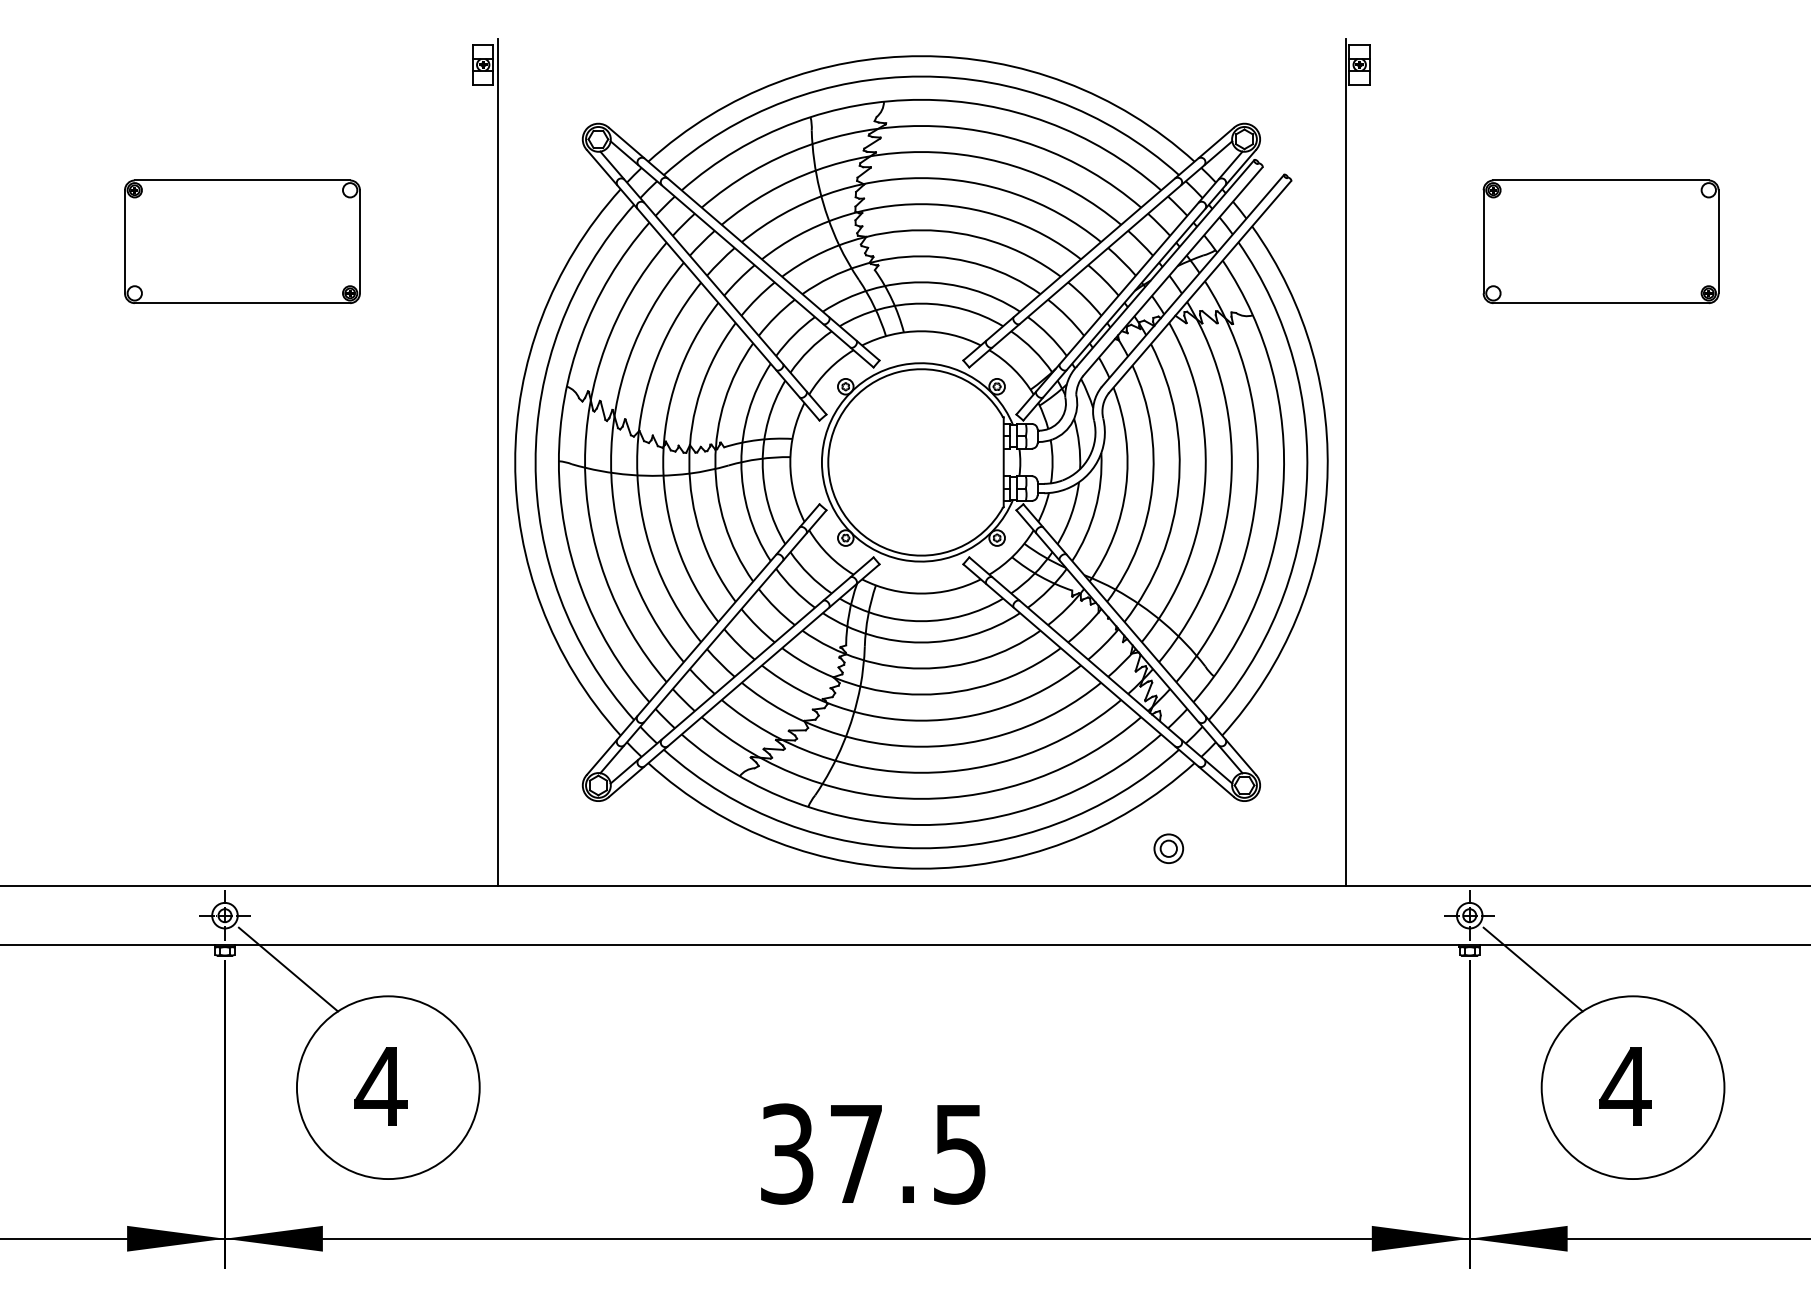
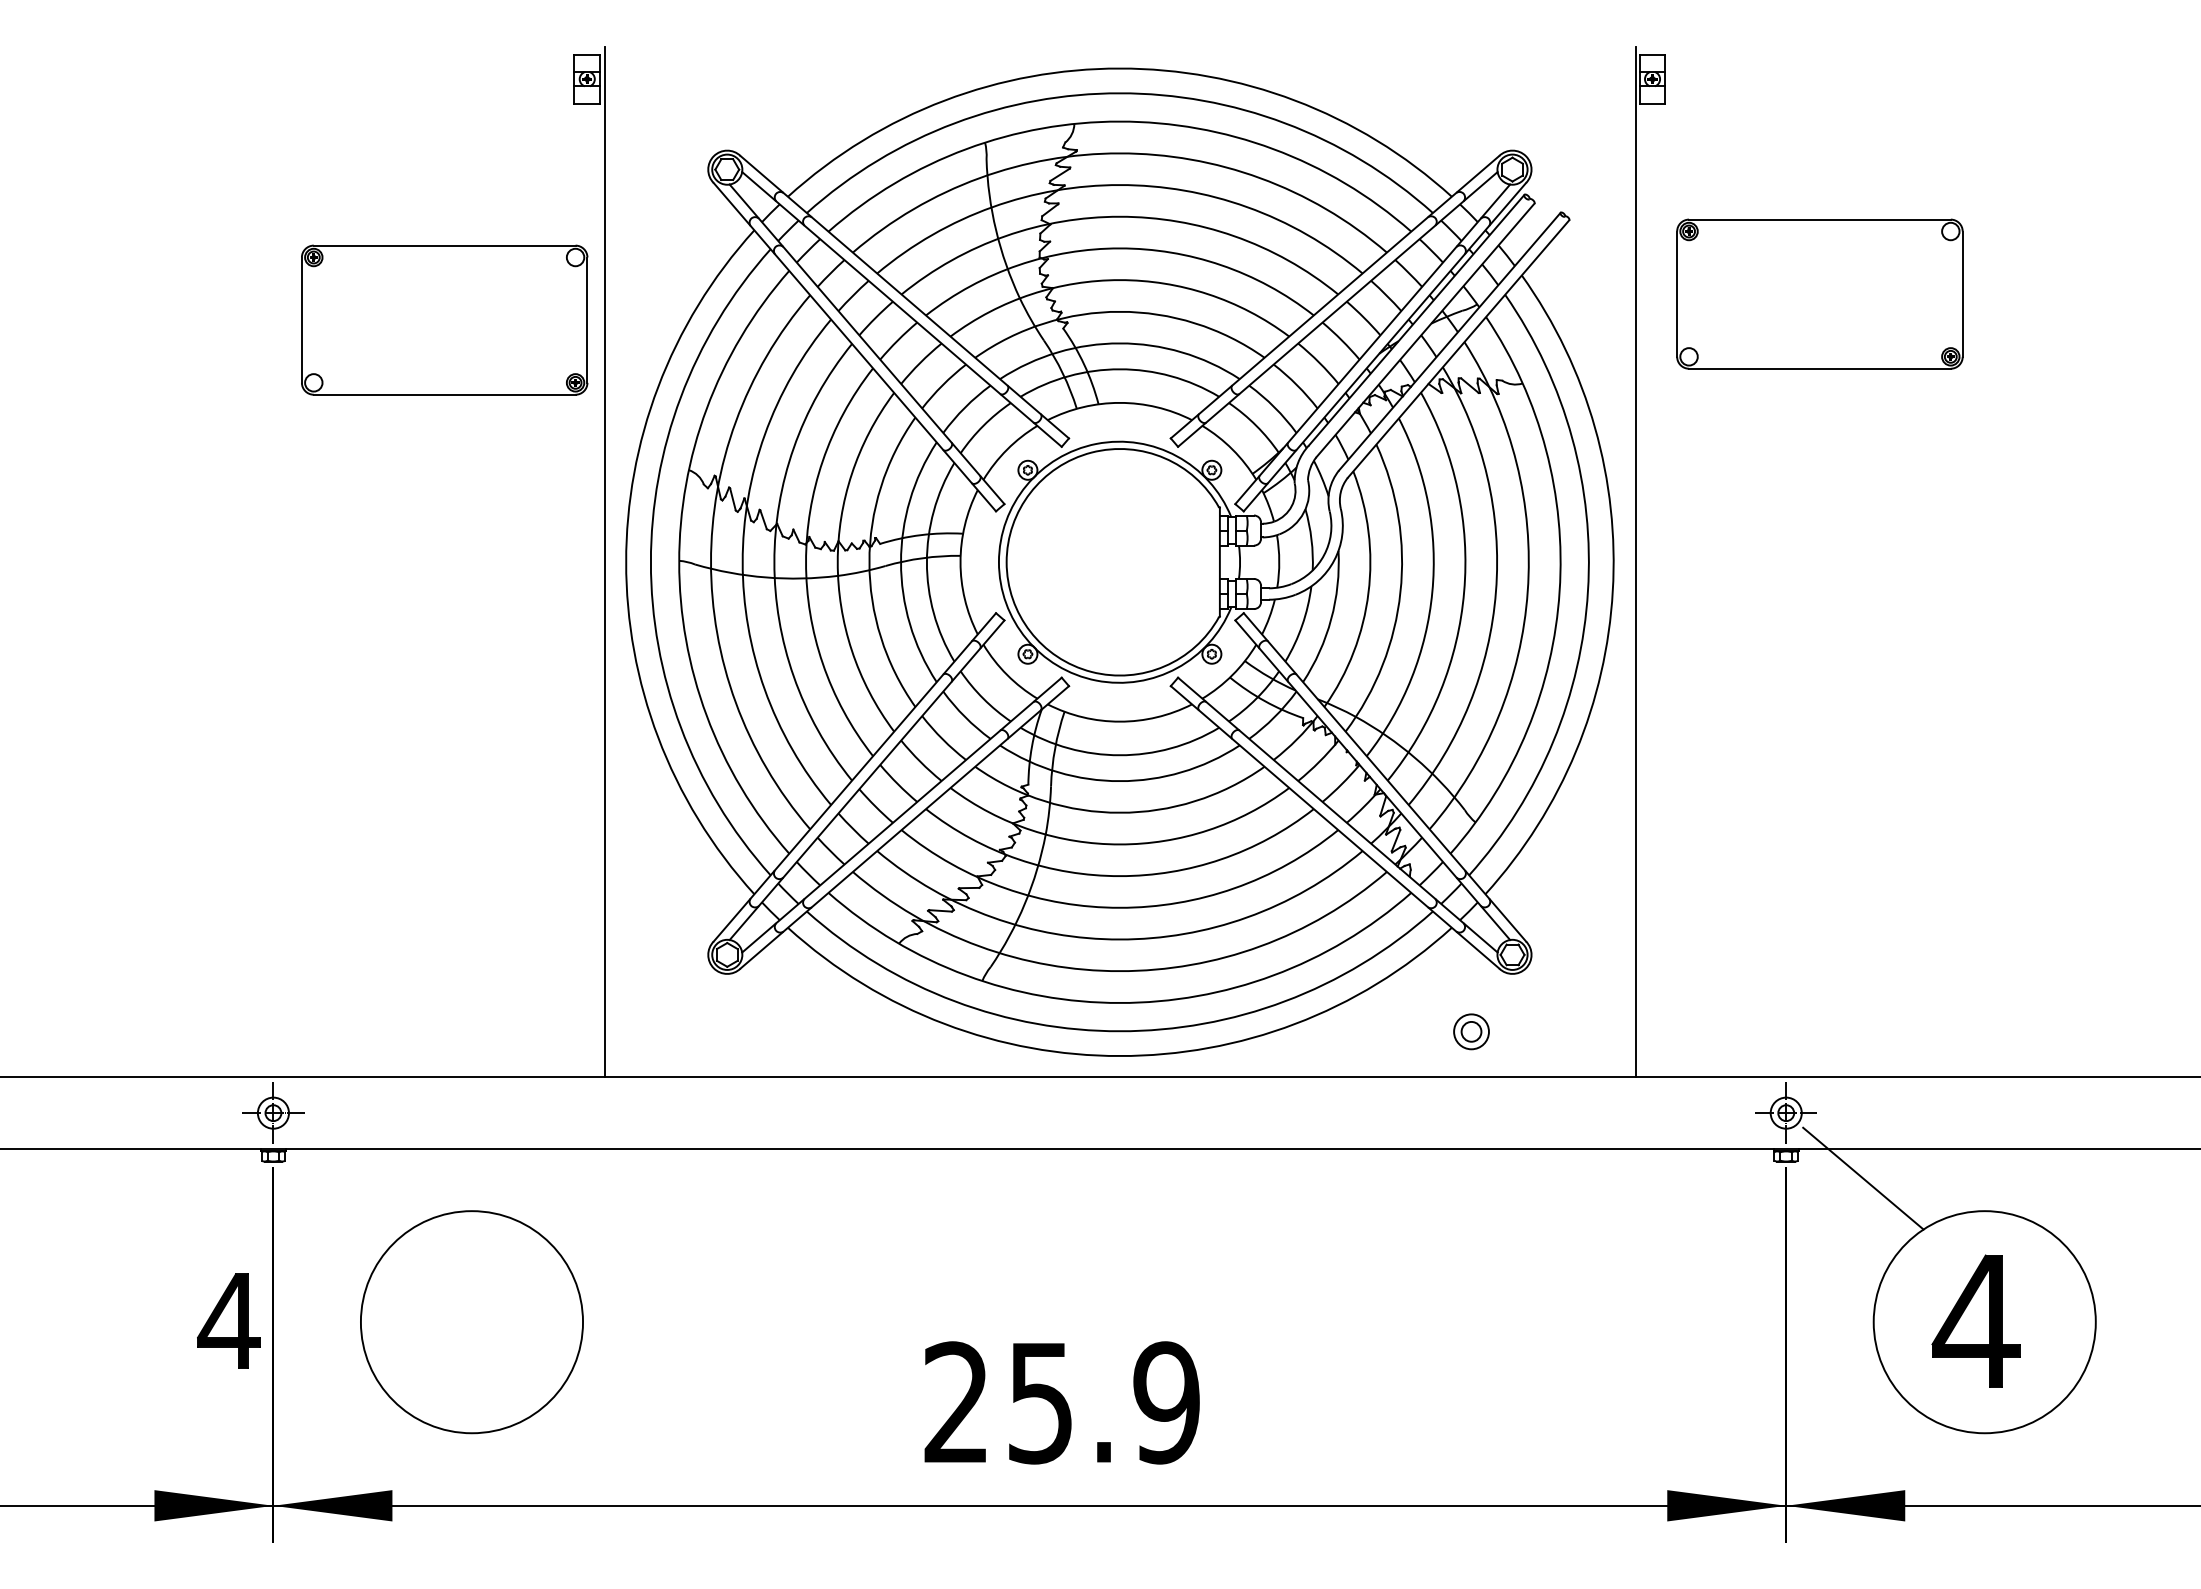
part: (242, 241) -> (444, 319), moved
part: (1600, 241) -> (1819, 293), moved
part: (1168, 848) -> (1471, 1031), moved
line: (288, 969) -> (350, 1178), removed
part: (380, 1086) -> (228, 1320), moved
part: (1625, 1086) -> (1975, 1320), size x1.4
text: (873, 1153) -> (1061, 1402), 37.5 -> 25.9

